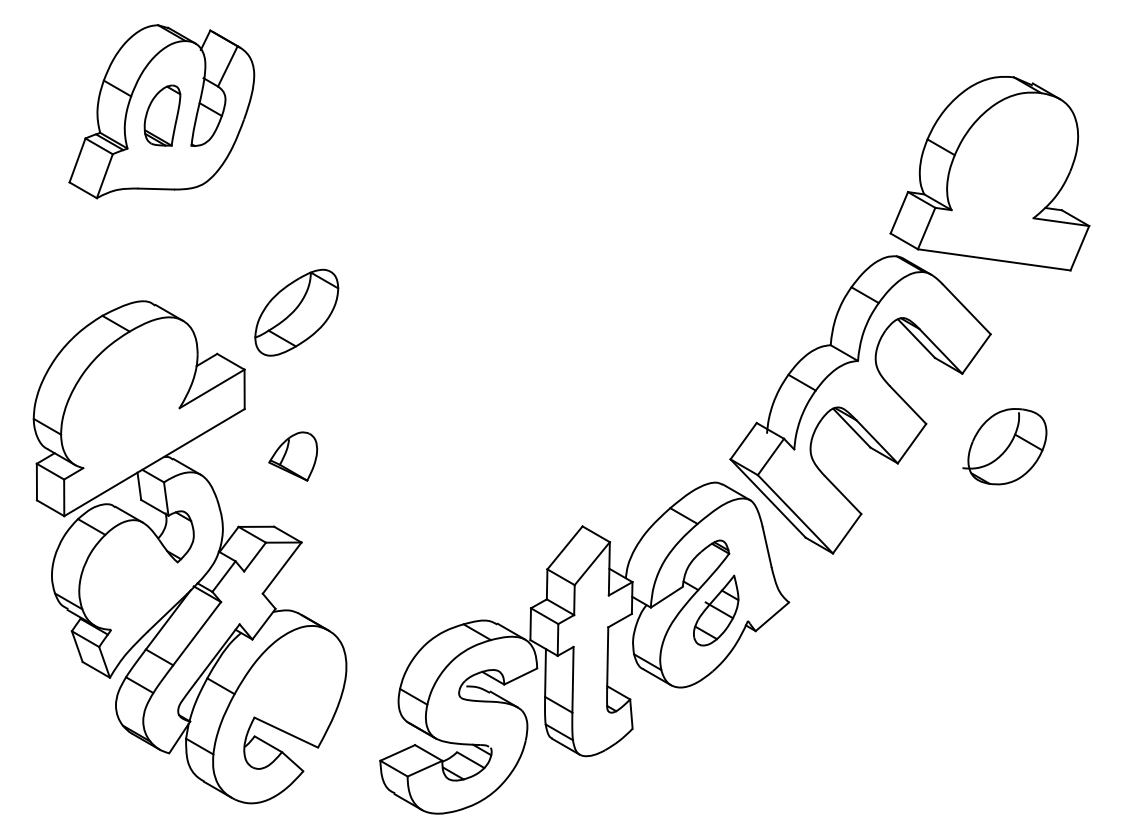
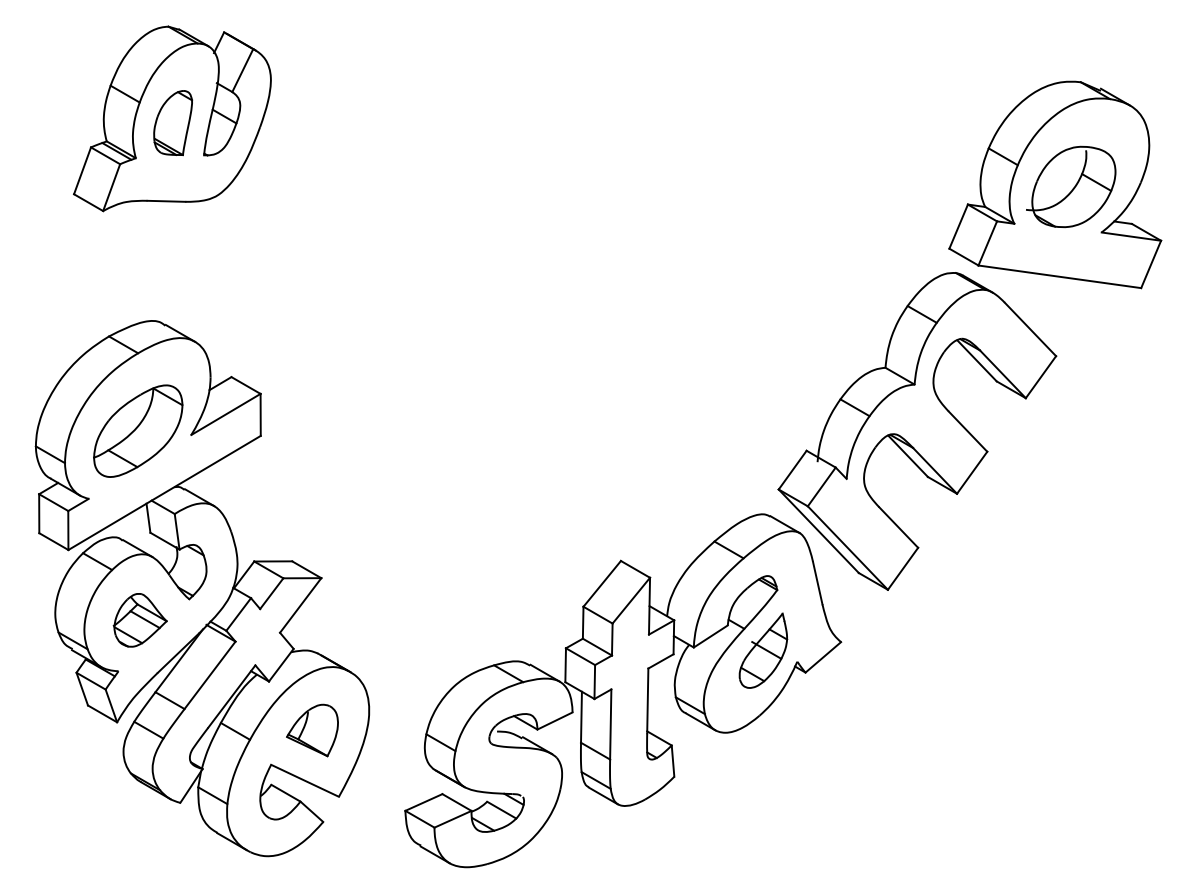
part: (296, 312) -> (138, 430), moved
part: (1005, 446) -> (1071, 186), moved
part: (293, 456) -> (312, 730), moved
part: (130, 582) -> (139, 620), added

